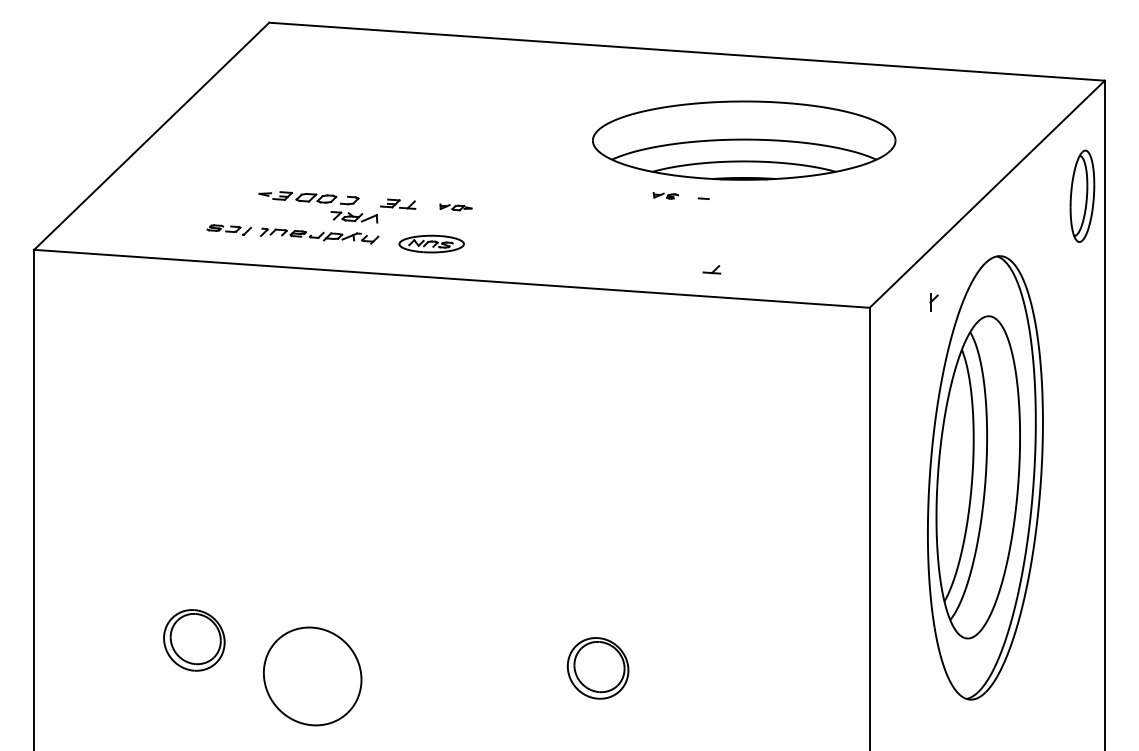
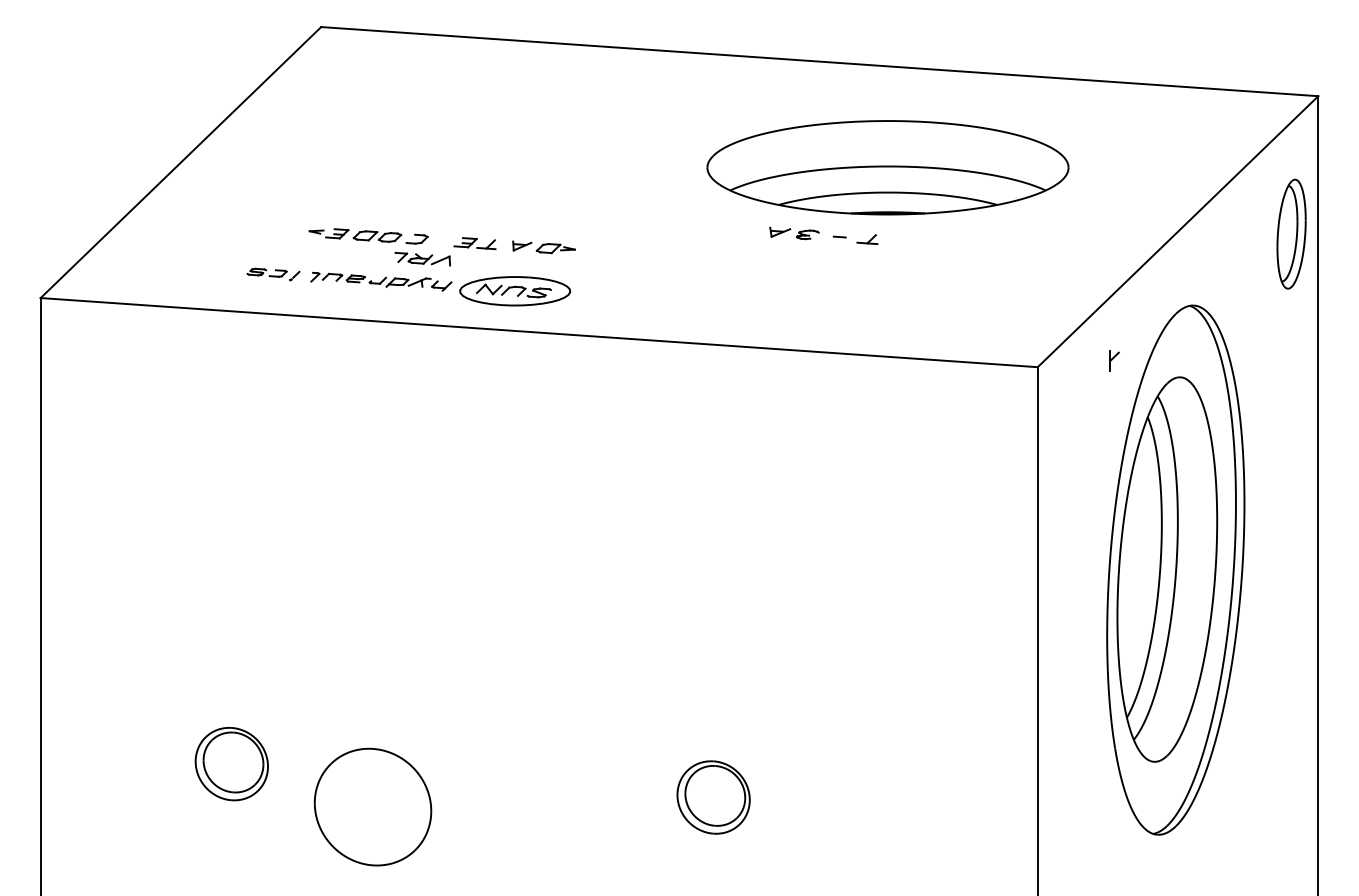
part: (665, 195) -> (794, 233), size x1.67
part: (455, 207) -> (543, 247), size x1.67
part: (431, 243) -> (514, 290), size x1.43
part: (711, 269) -> (866, 239), moved

